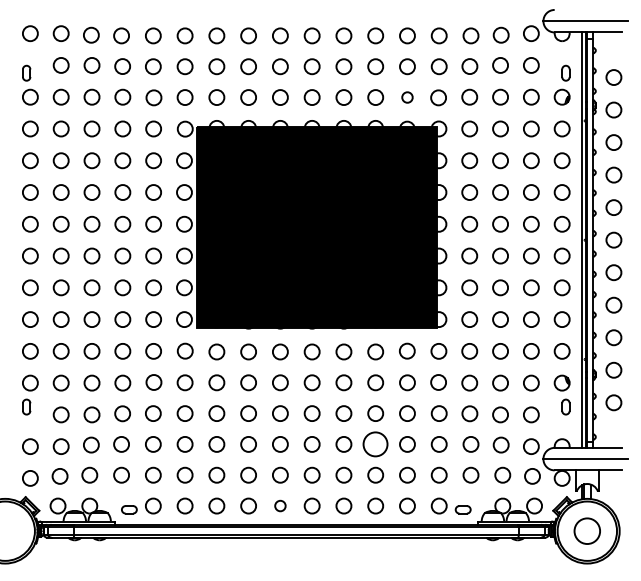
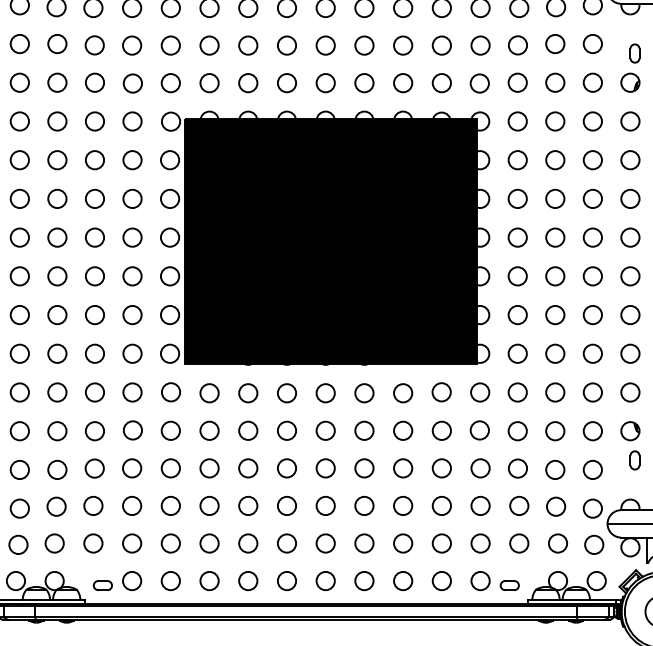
circle: (407, 97) -> (441, 83), size x1.43
circle: (375, 444) -> (402, 506), size x0.62
circle: (280, 505) -> (287, 580), size x1.43

